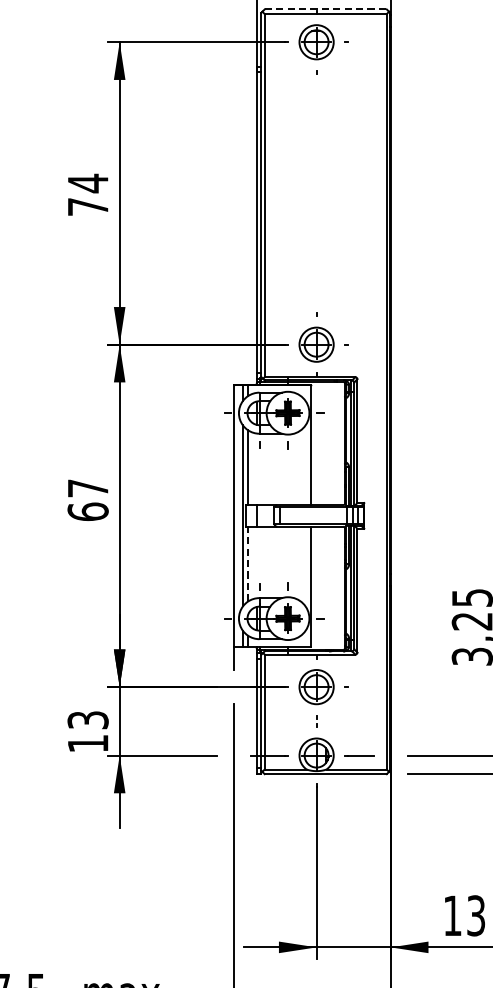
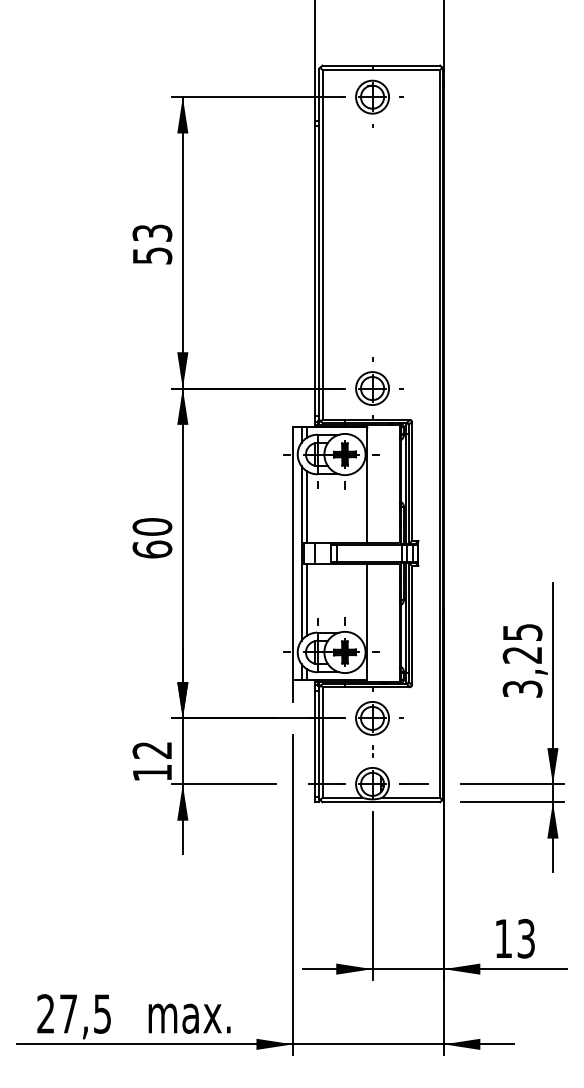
line: (325, 9) -> (381, 65), dashed -> solid
text: (88, 194) -> (152, 243), 74 -> 53
text: (88, 487) -> (152, 526), 67 -> 60
line: (248, 563) -> (306, 599), dashed -> solid
text: (88, 719) -> (152, 749), 13 -> 12

